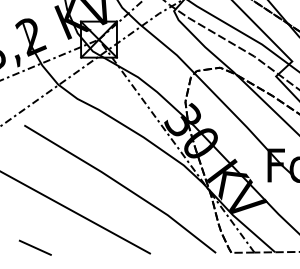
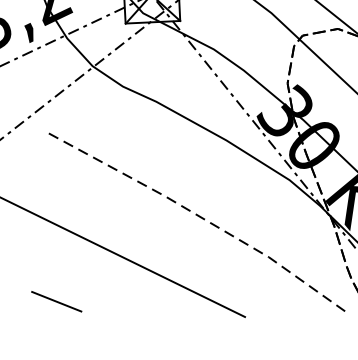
line: (122, 185) -> (197, 215), solid -> dashed
line: (34, 247) -> (55, 301), moved

